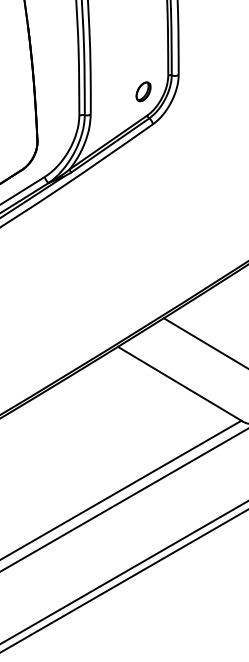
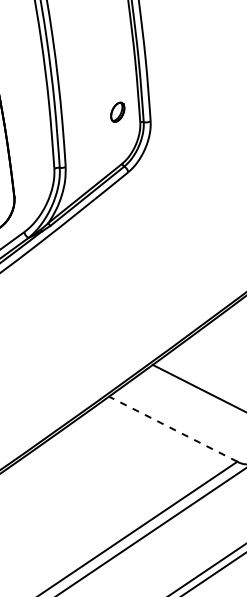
part: (143, 91) -> (117, 111), moved
line: (179, 383) -> (172, 428), solid -> dashed

